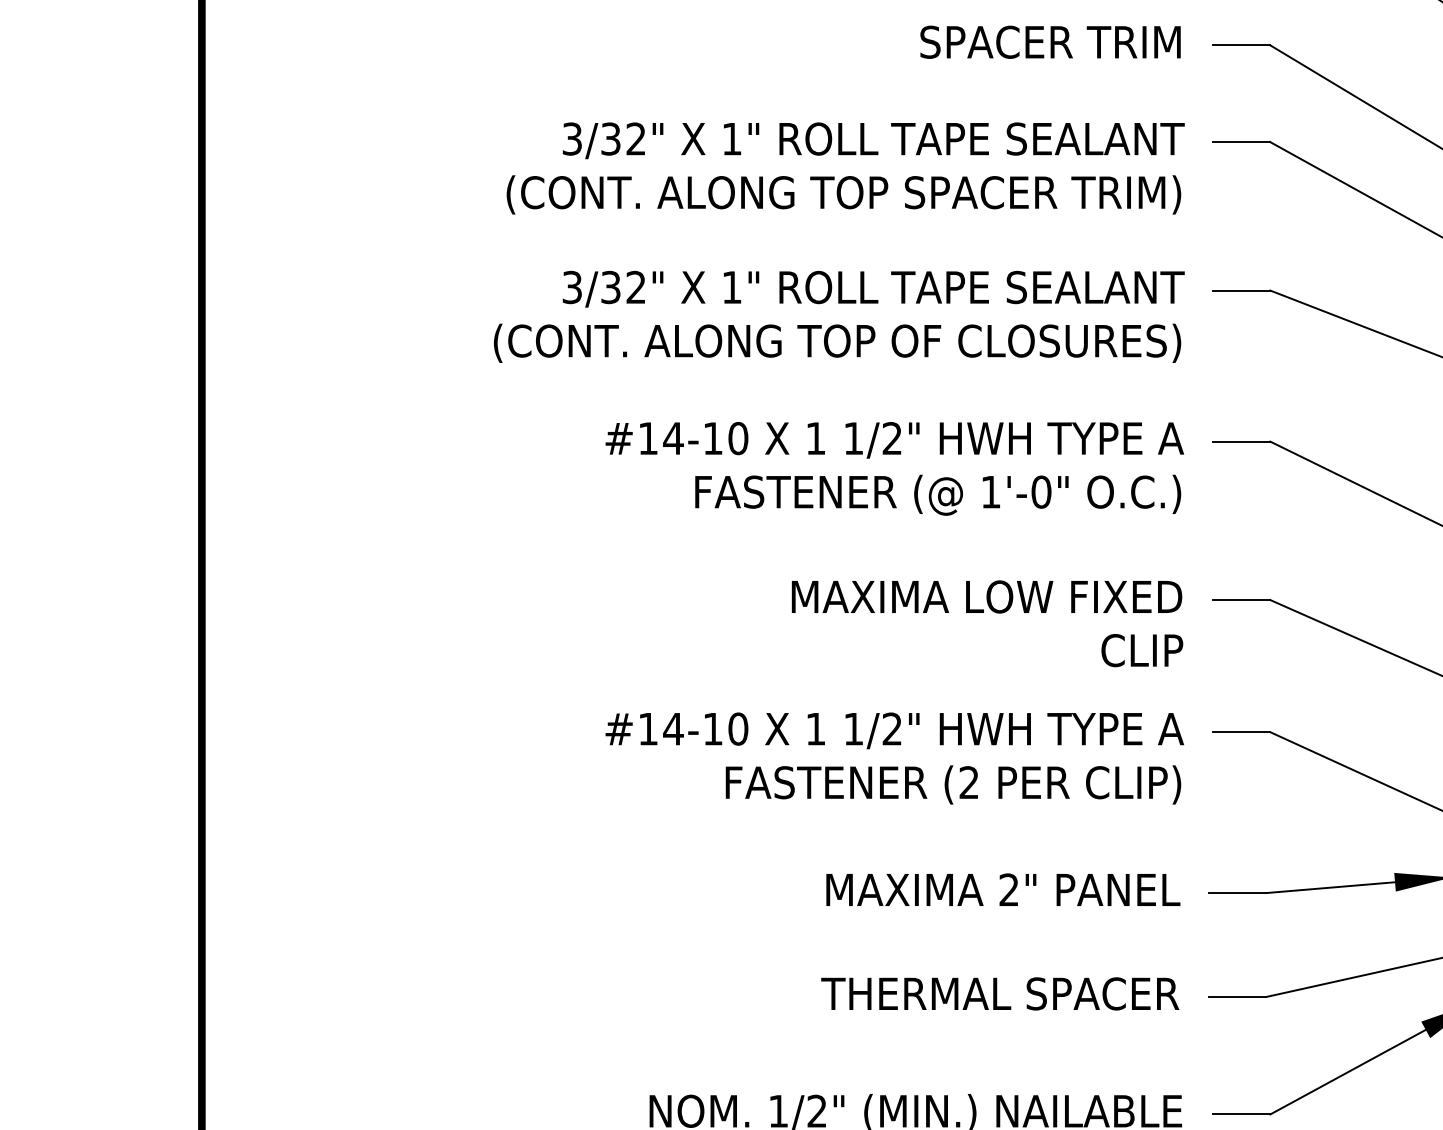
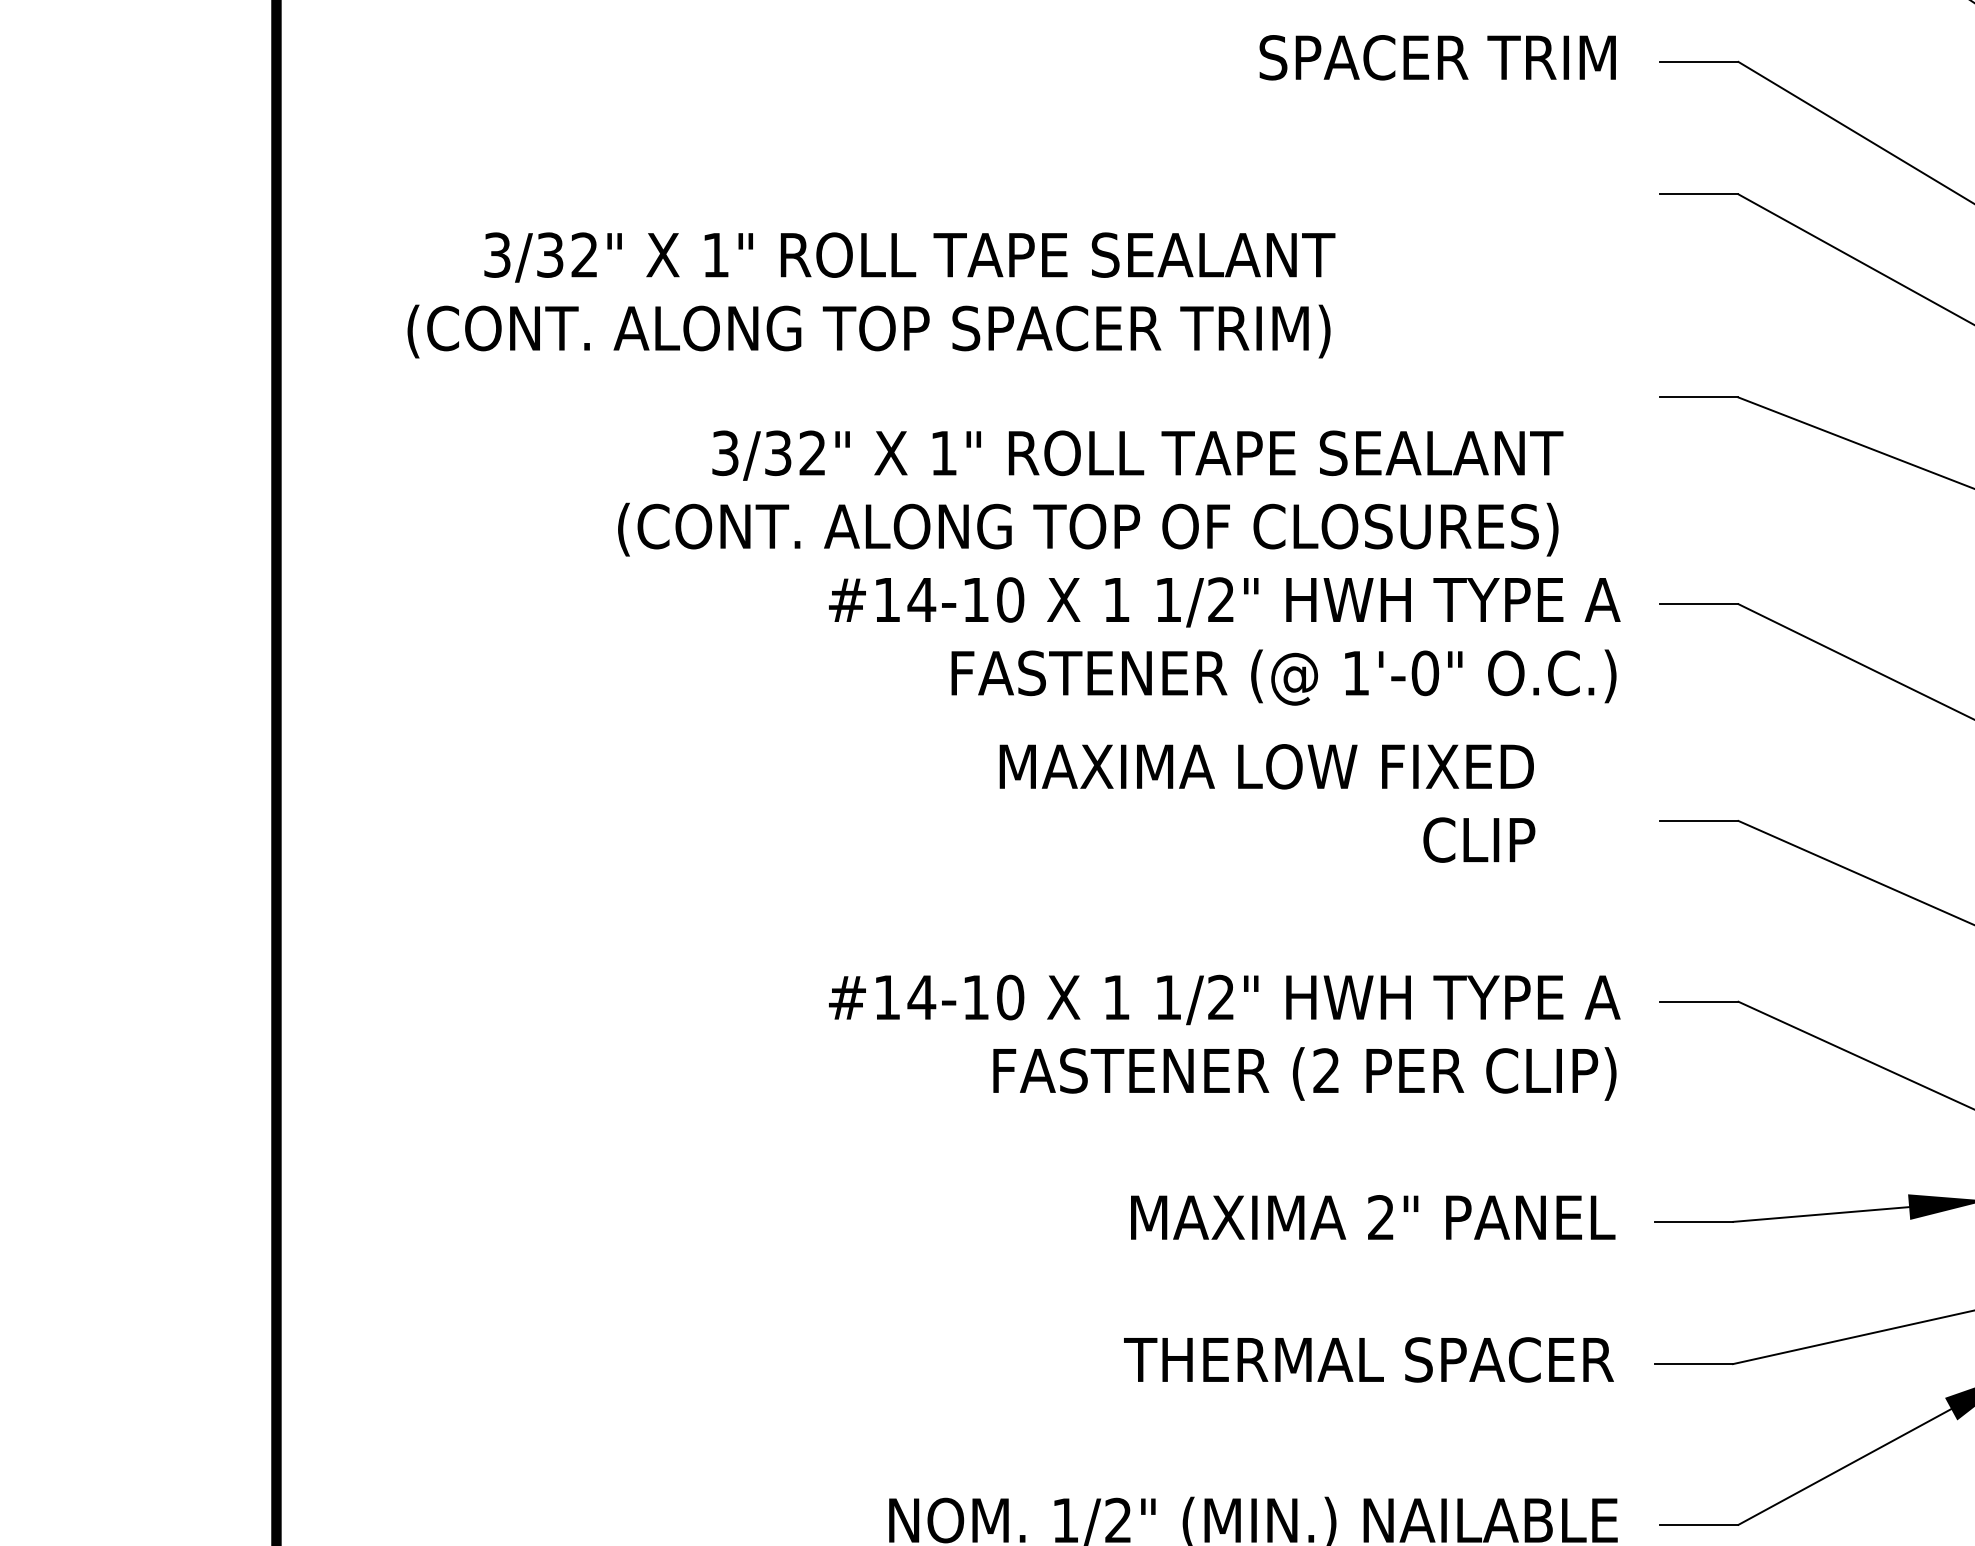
text: (845, 168) -> (871, 295), moved
text: (839, 316) -> (1090, 493), moved
text: (987, 623) -> (1267, 803), moved

